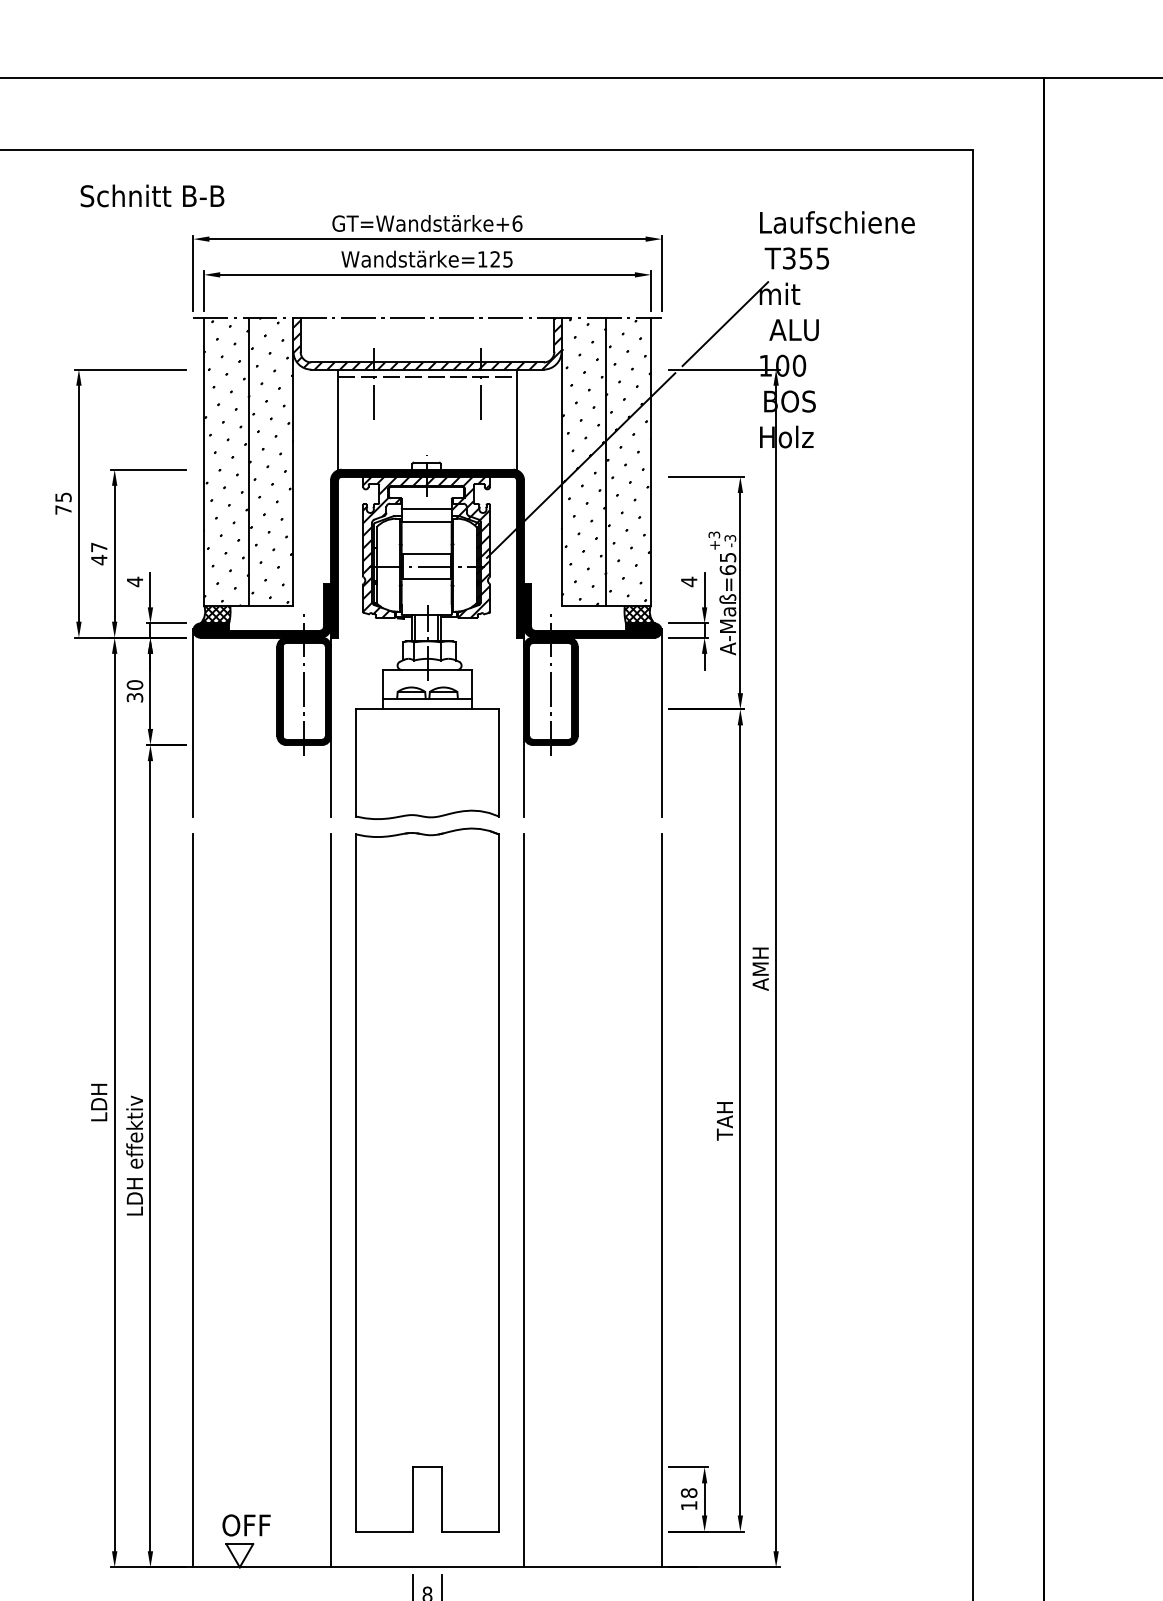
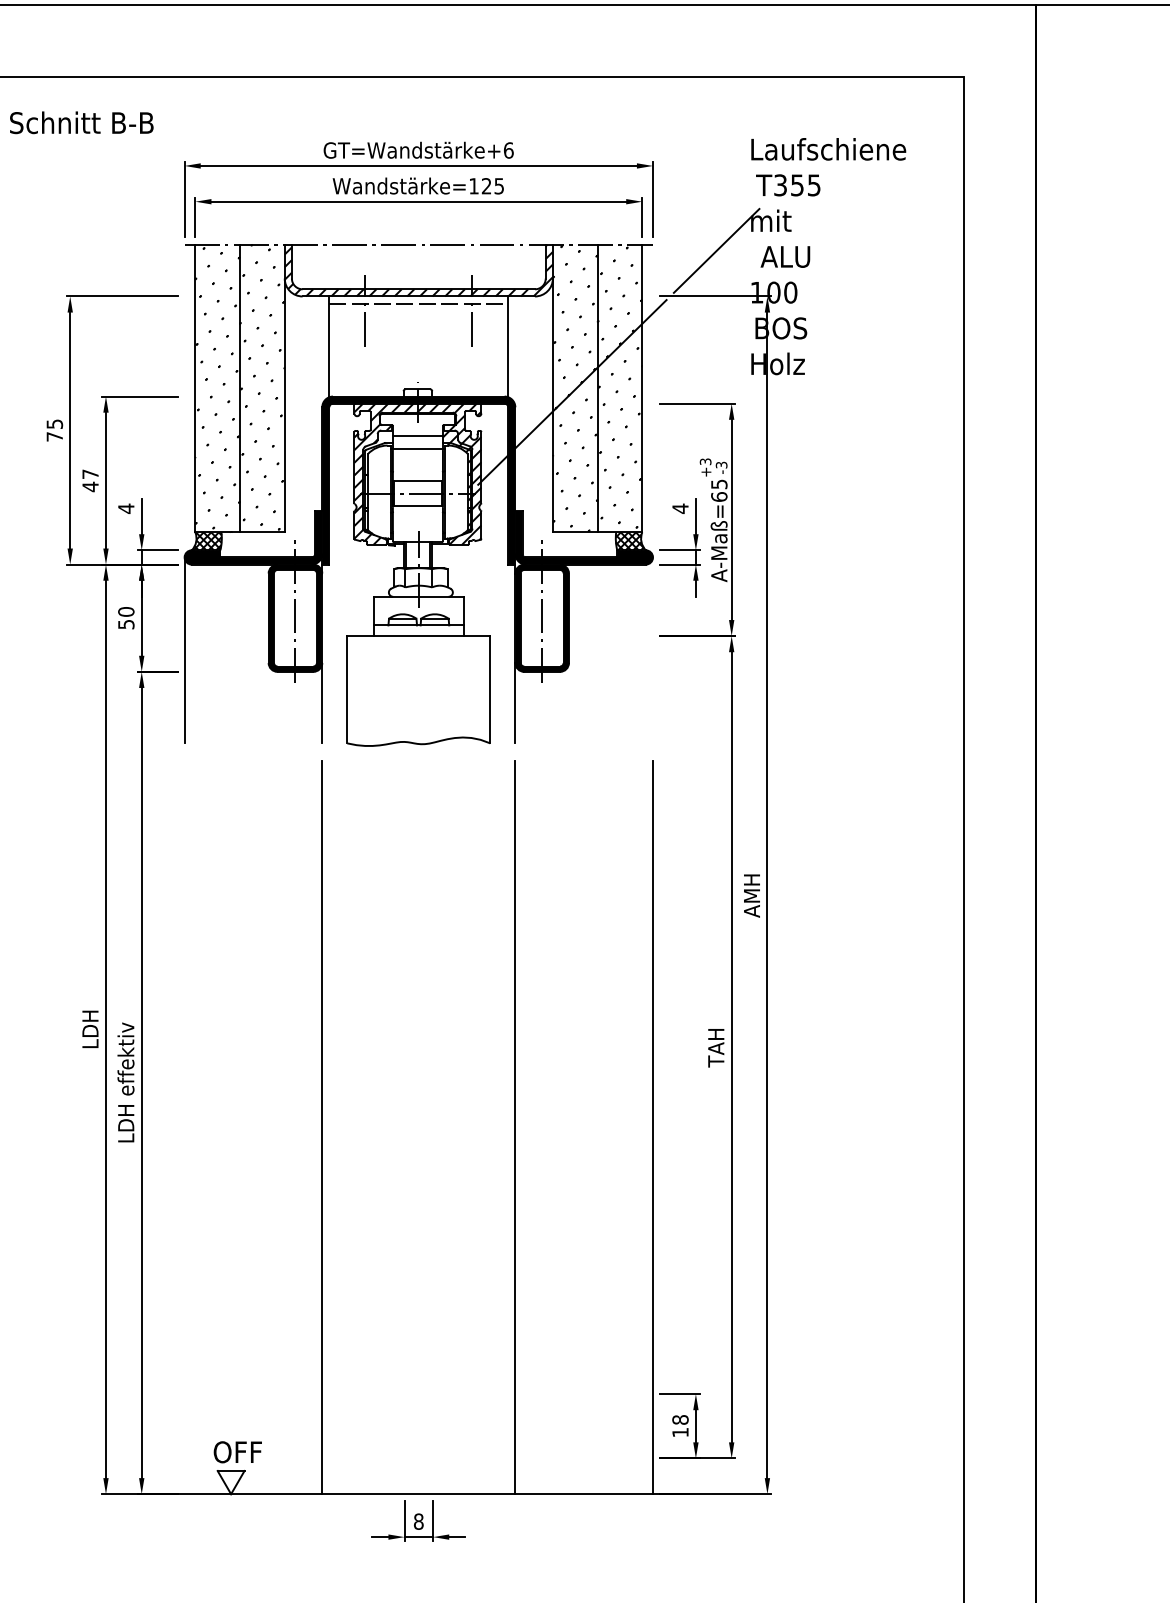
text: (152, 195) -> (81, 122), moved
text: (134, 696) -> (125, 623), 30 -> 50
line: (662, 722) -> (653, 649), removed
part: (427, 1179) -> (418, 1106), removed
line: (193, 1200) -> (184, 1127), removed

